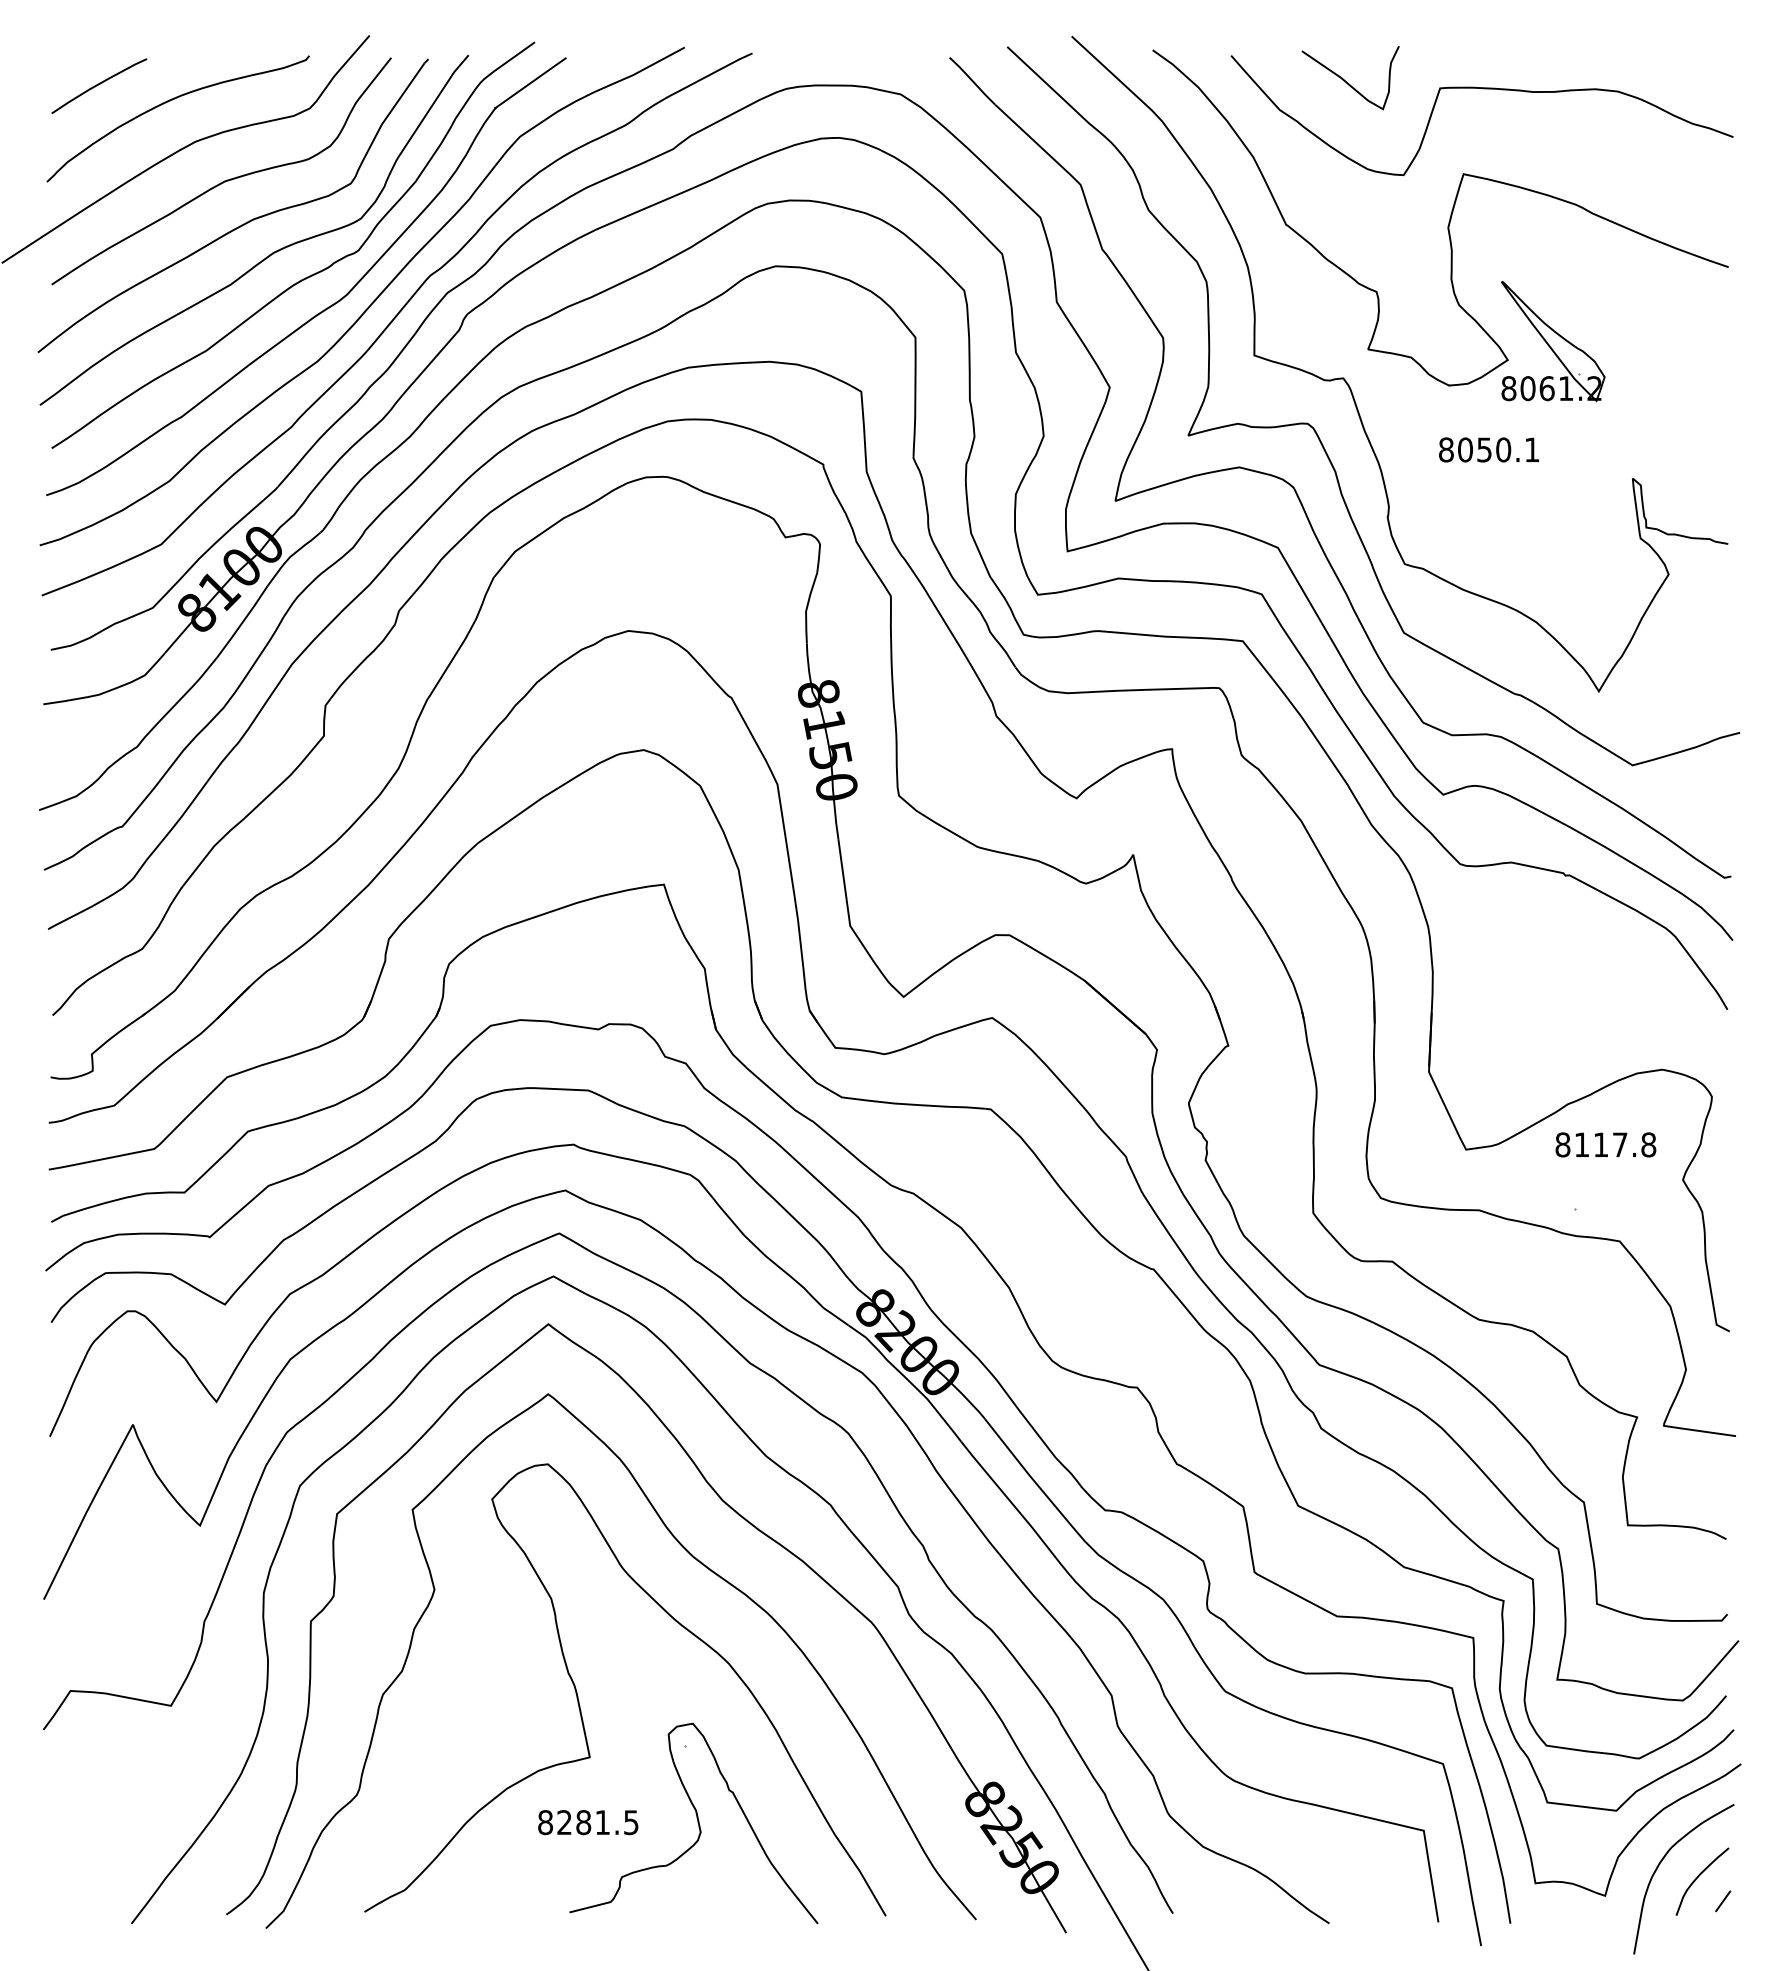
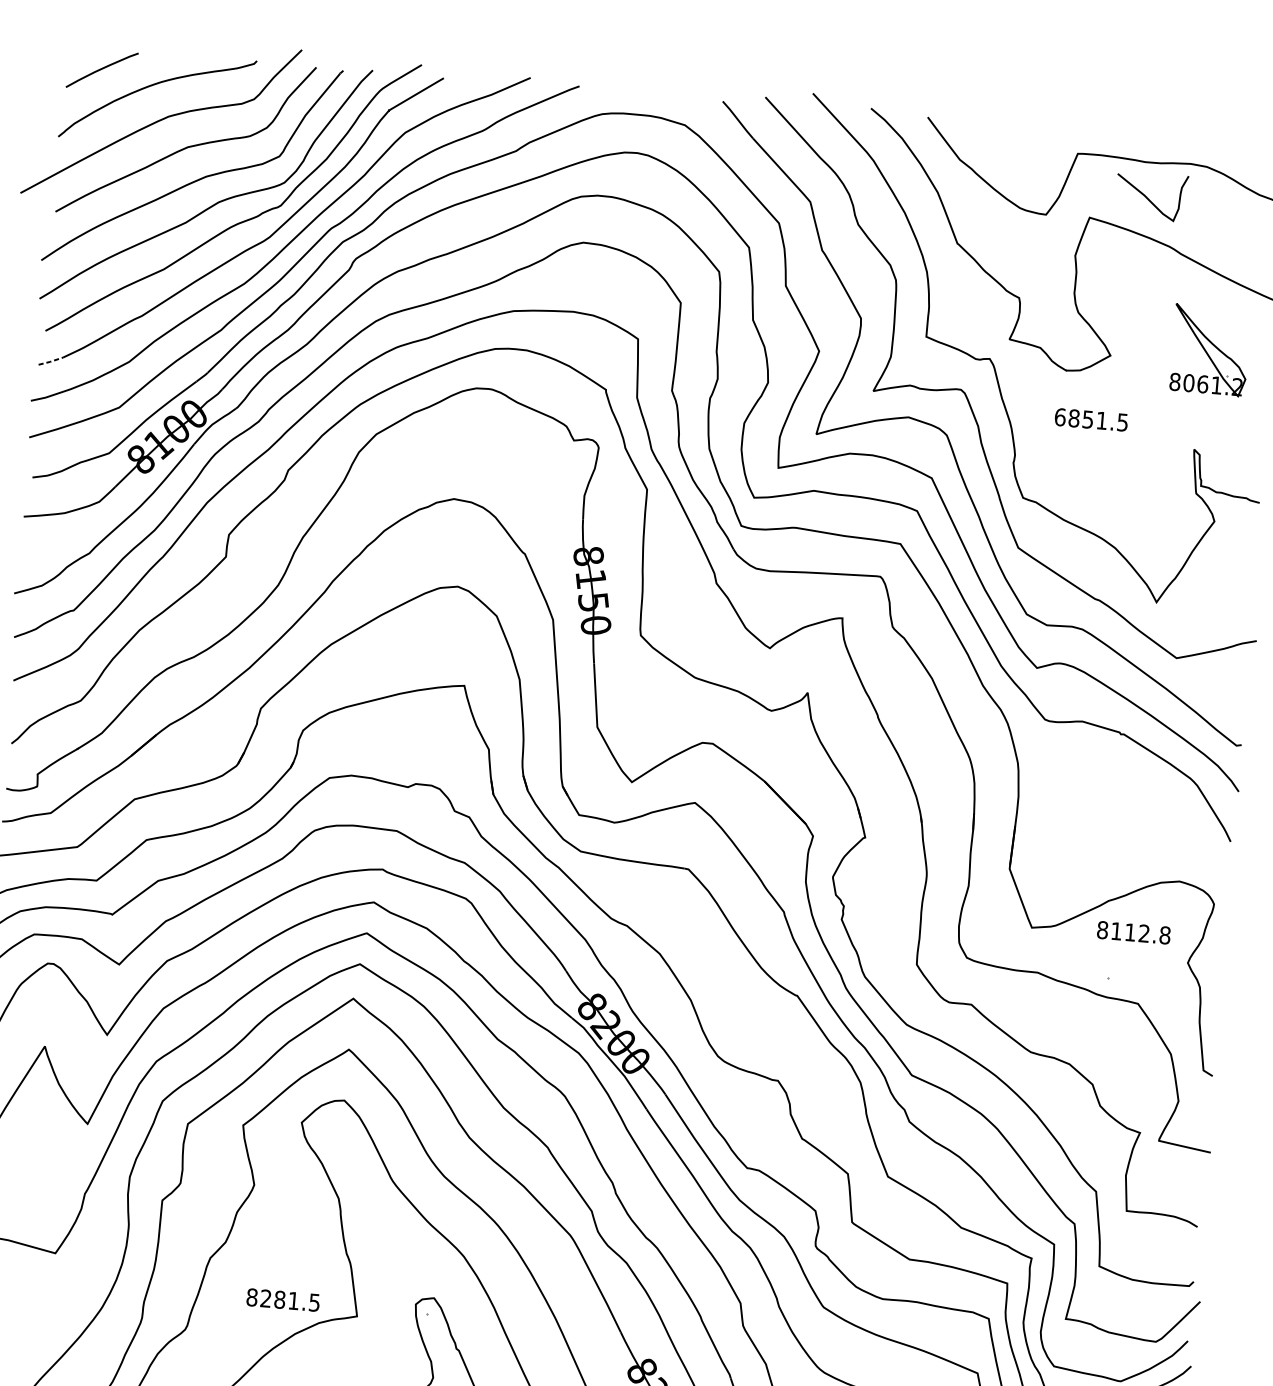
curve: (1348, 82) -> (1149, 199), moved
part: (1553, 341) -> (1210, 350), moved
text: (1489, 449) -> (1091, 419), 8050.1 -> 6851.5
line: (62, 489) -> (50, 361), solid -> dashed
text: (1620, 1144) -> (1144, 933), 8117.8 -> 8112.8
text: (588, 1822) -> (283, 1300), moved

